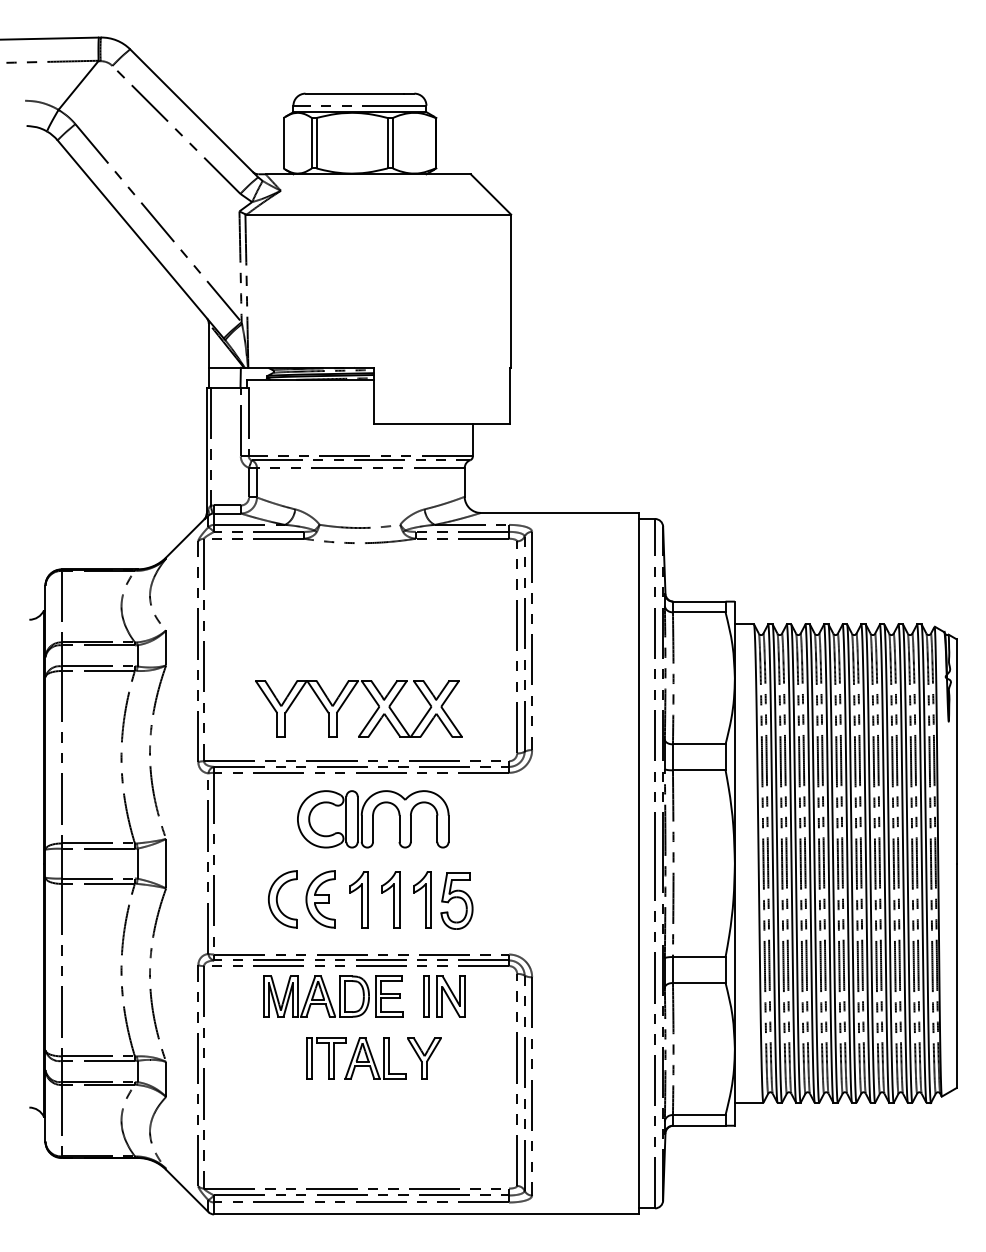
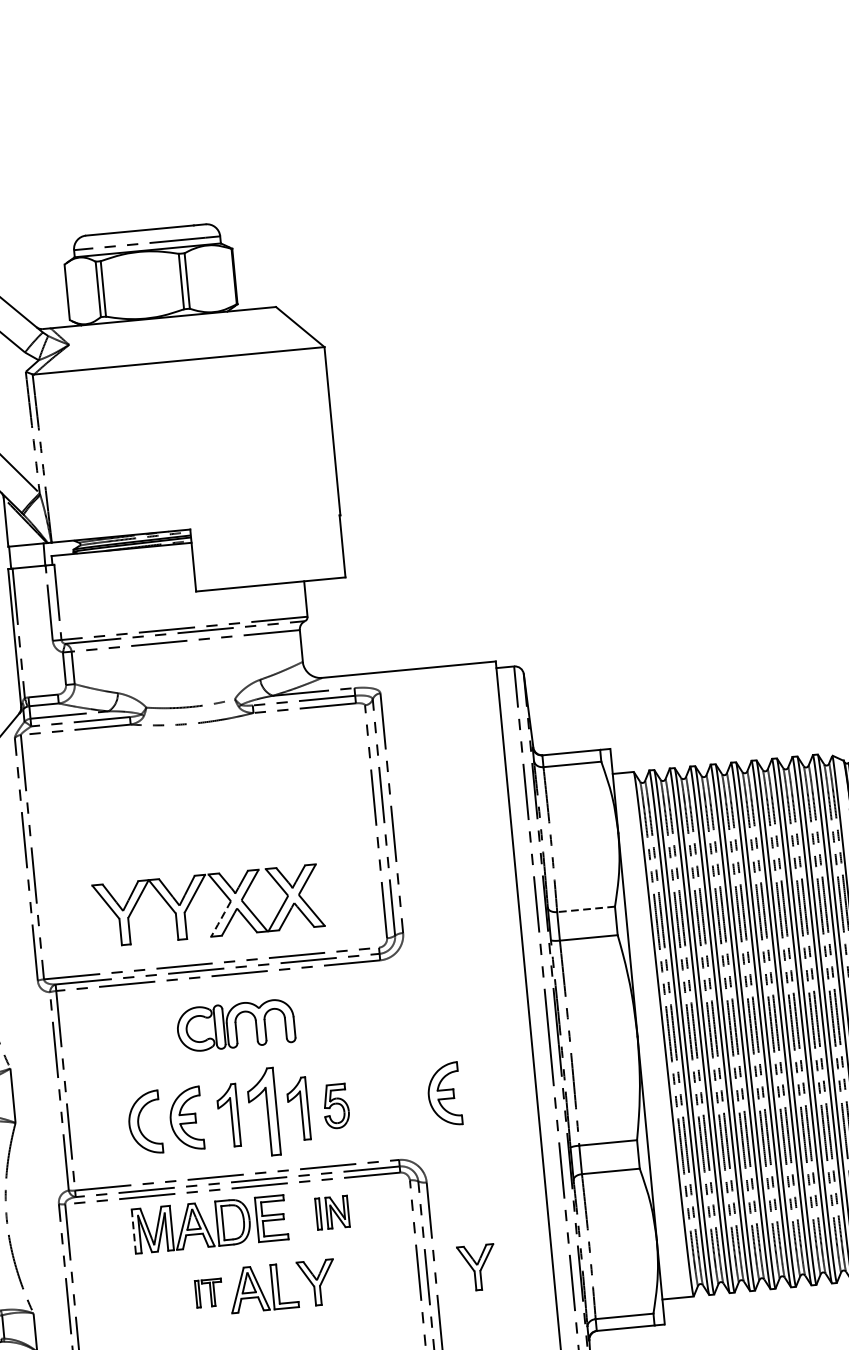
line: (368, 722) -> (220, 919), solid -> dashed
line: (698, 744) -> (585, 909), solid -> dashed
part: (373, 819) -> (236, 1025), size x0.7
part: (390, 899) -> (263, 1111), size x1.4
part: (555, 899) -> (444, 1094), added
part: (456, 900) -> (335, 1106), size x0.7
part: (444, 996) -> (332, 1212), size x0.7
line: (263, 997) -> (133, 1232), solid -> dashed
part: (326, 1058) -> (209, 1293), size x0.6
part: (570, 1058) -> (477, 1267), added

